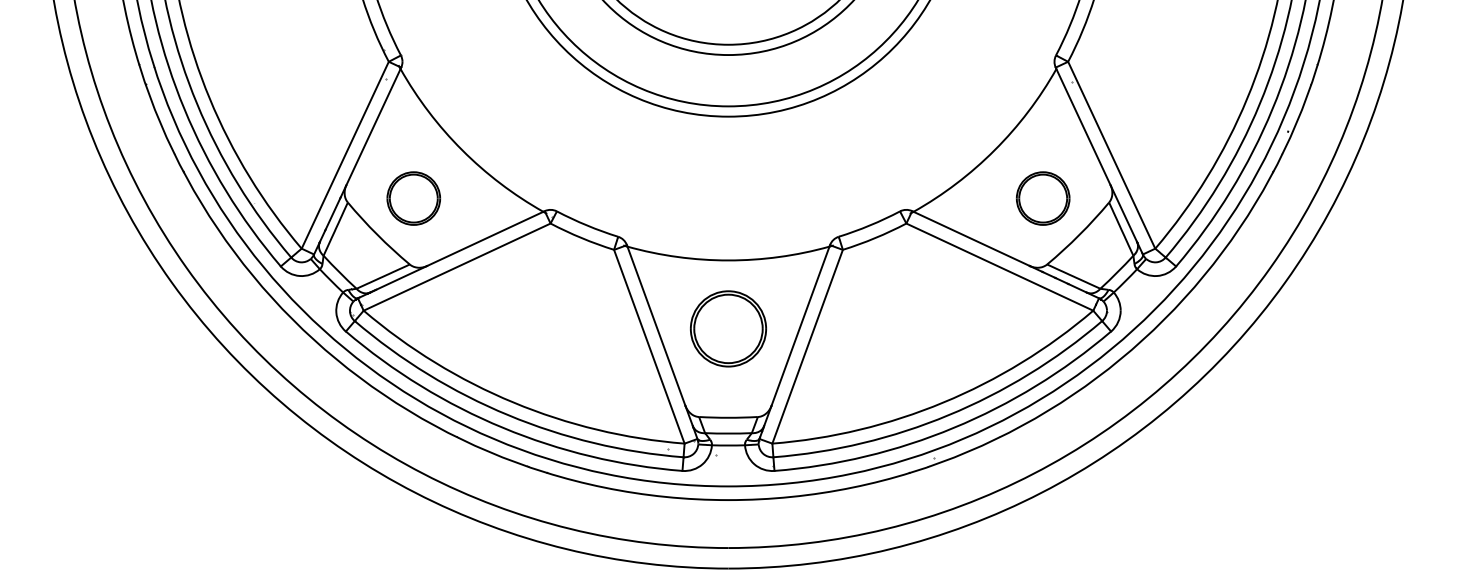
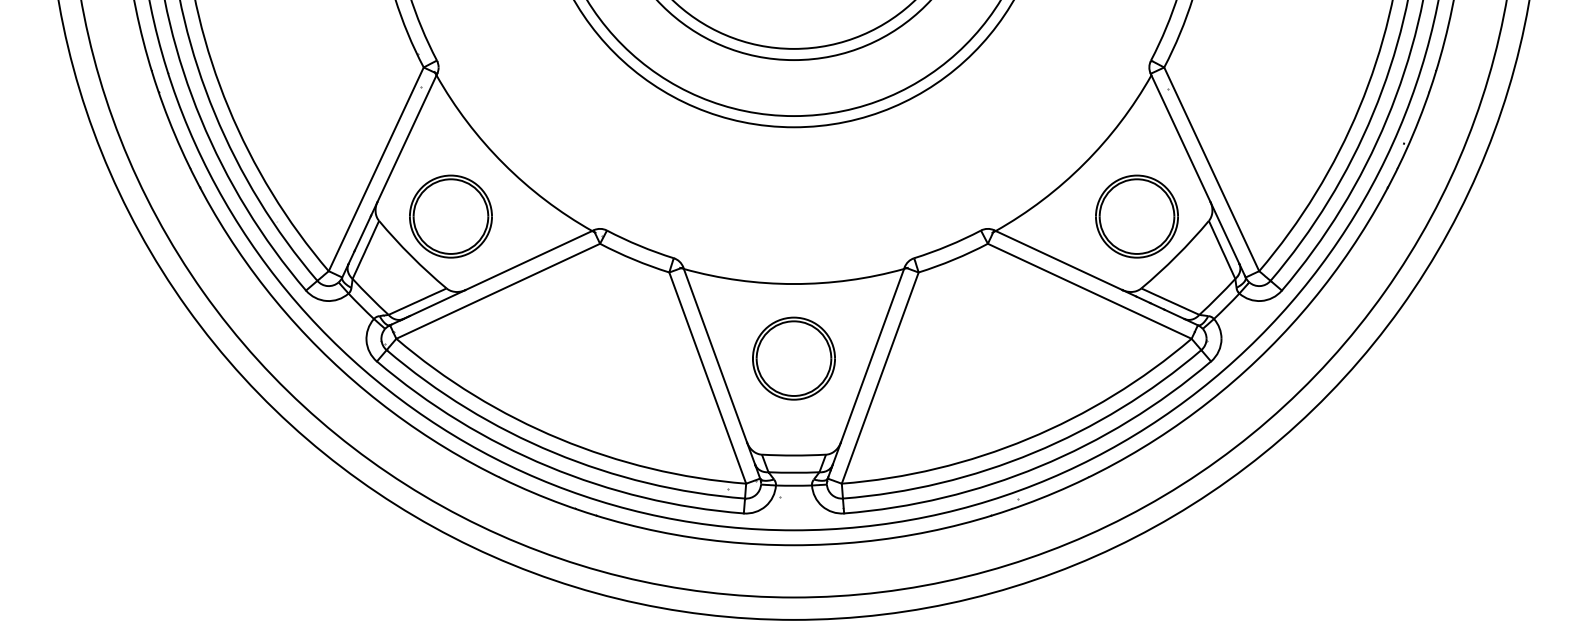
part: (413, 198) -> (450, 216), size x1.43
part: (1042, 198) -> (1136, 216), size x1.43

